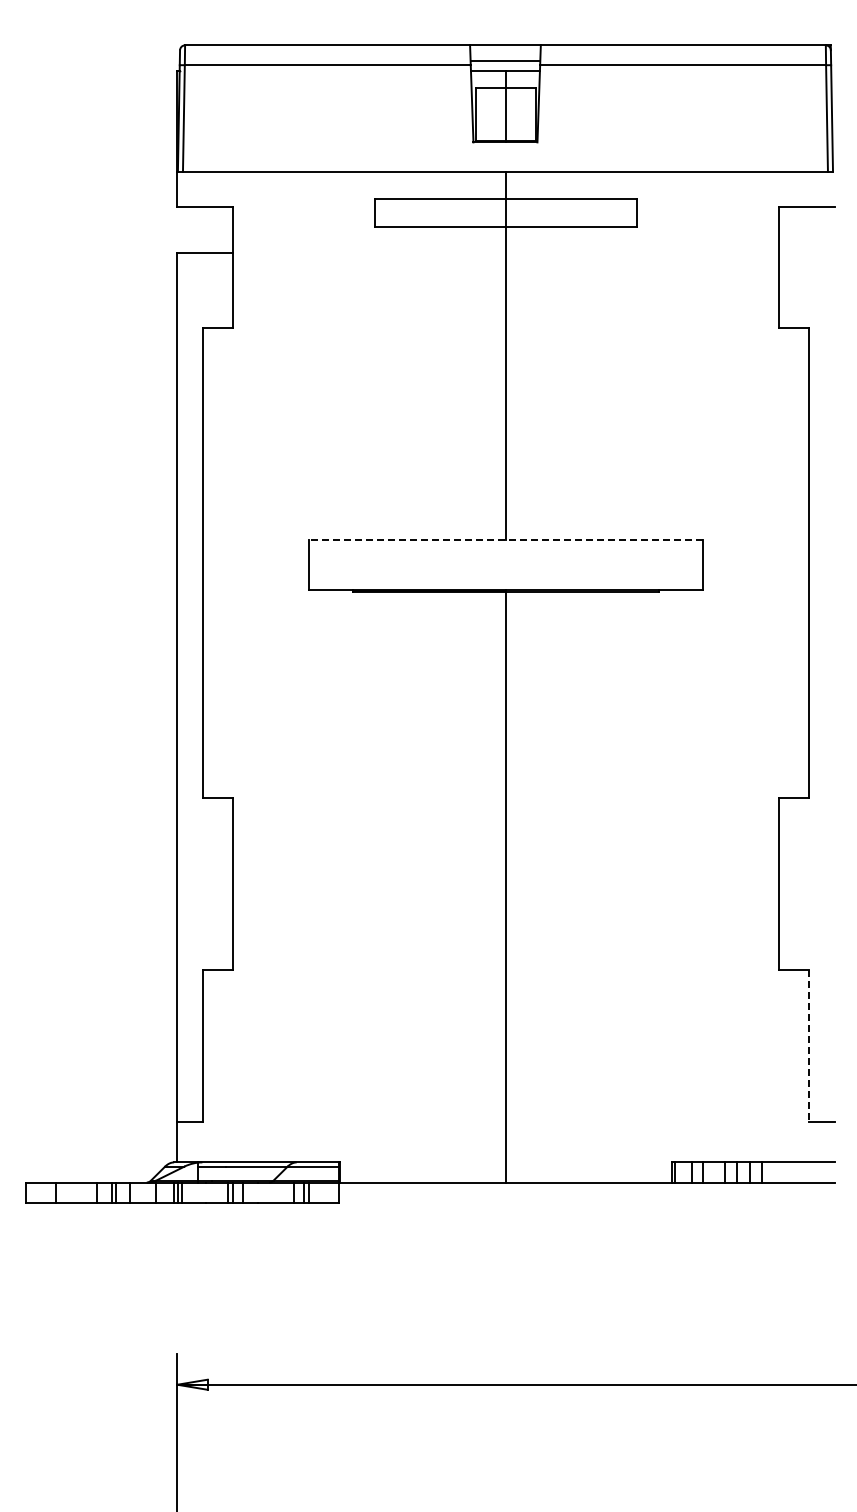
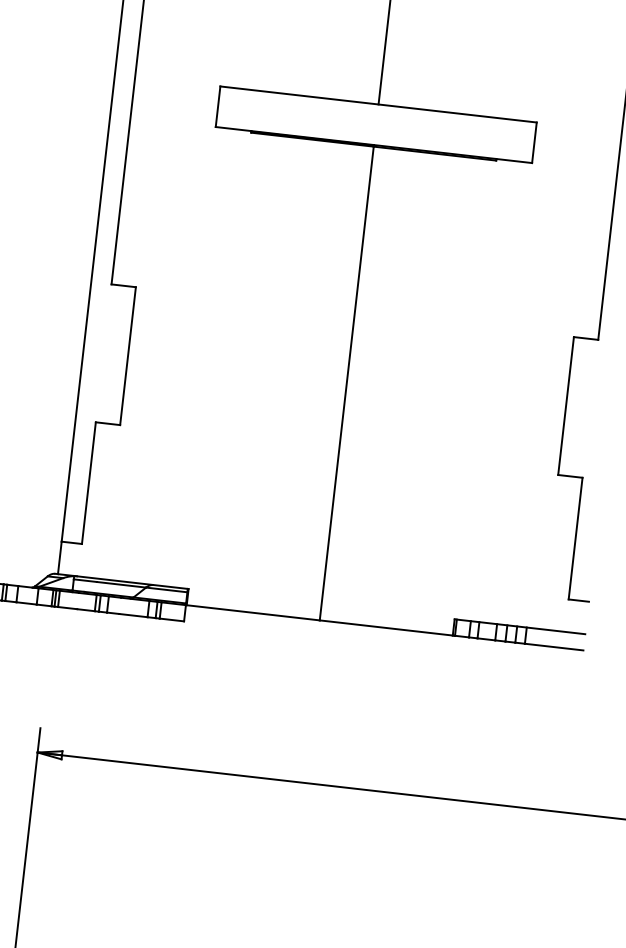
line: (505, 539) -> (378, 104), dashed -> solid
line: (809, 1046) -> (575, 538), dashed -> solid

